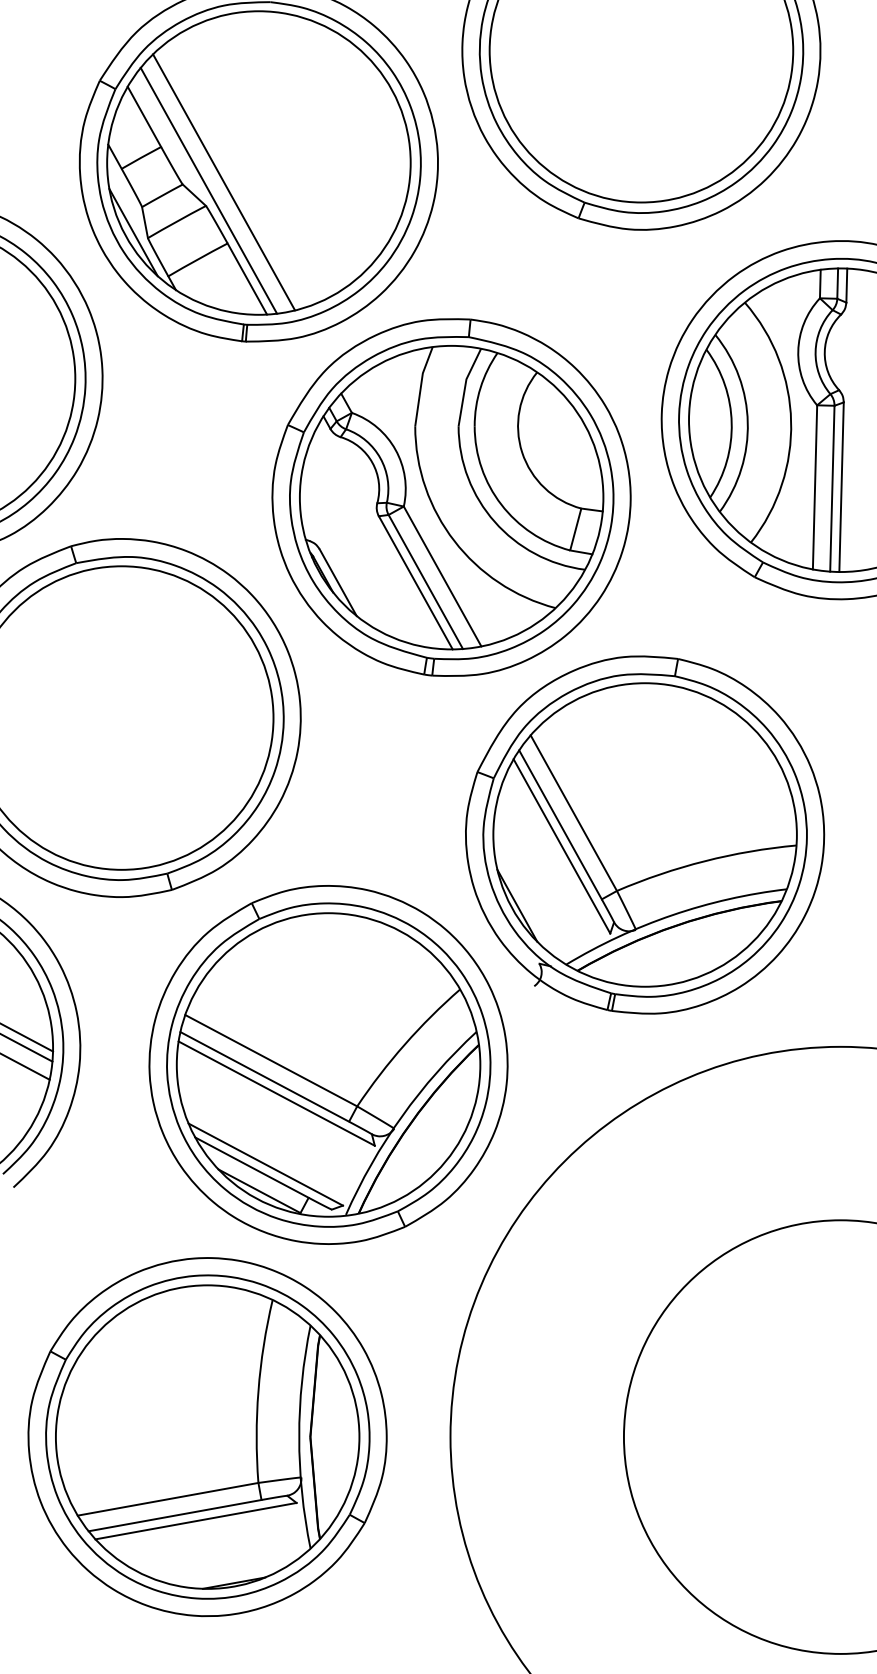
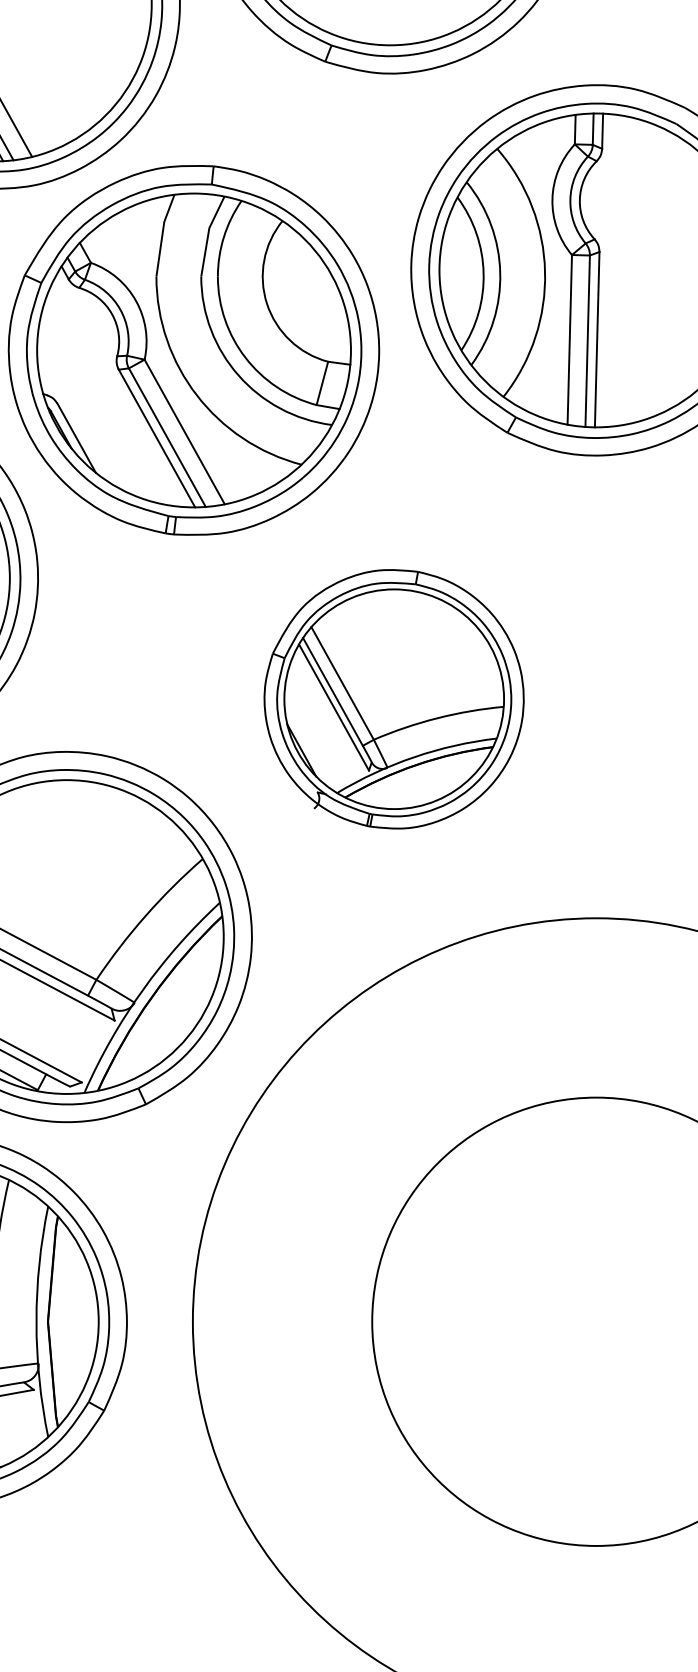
part: (645, 834) -> (394, 698), size x0.7

